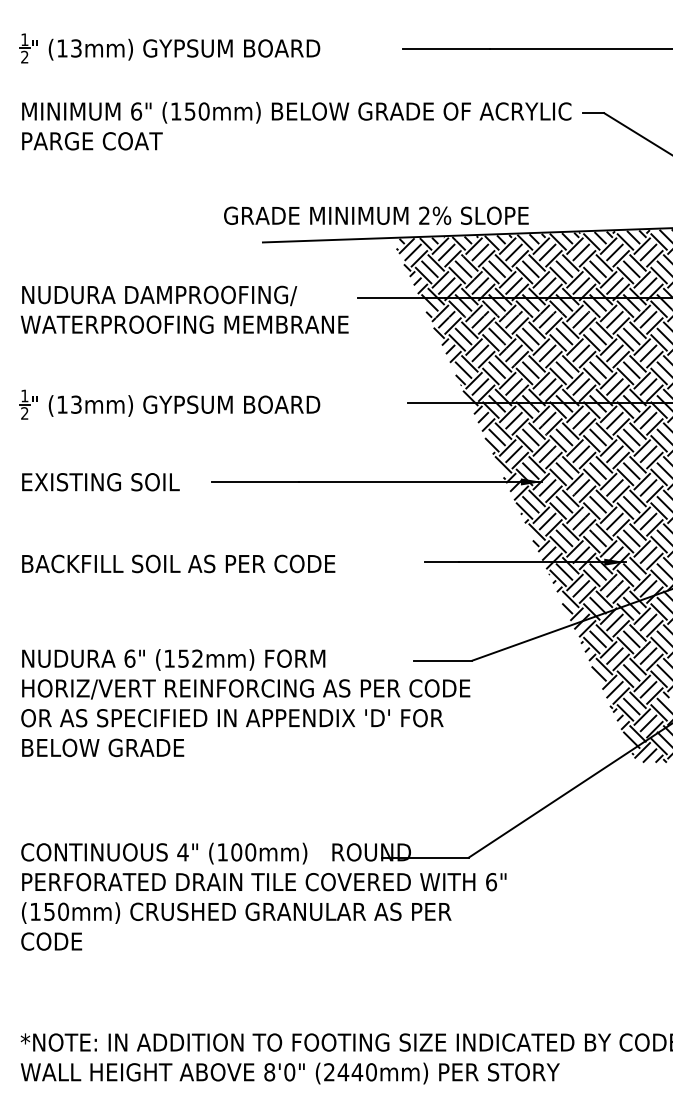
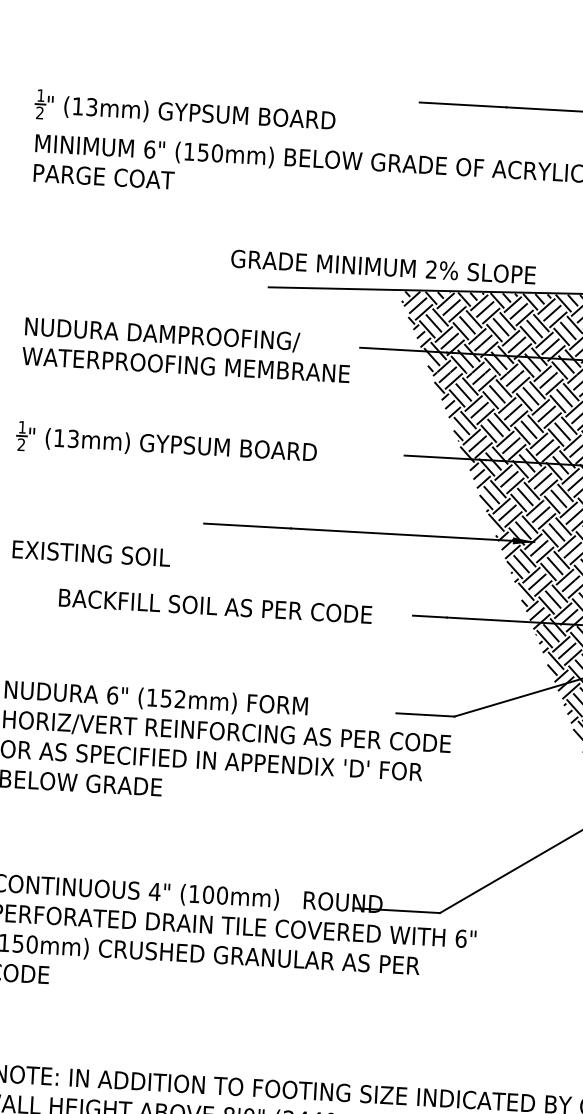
part: (169, 48) -> (184, 112), moved
text: (100, 482) -> (91, 553), moved
text: (178, 563) -> (215, 605), moved

